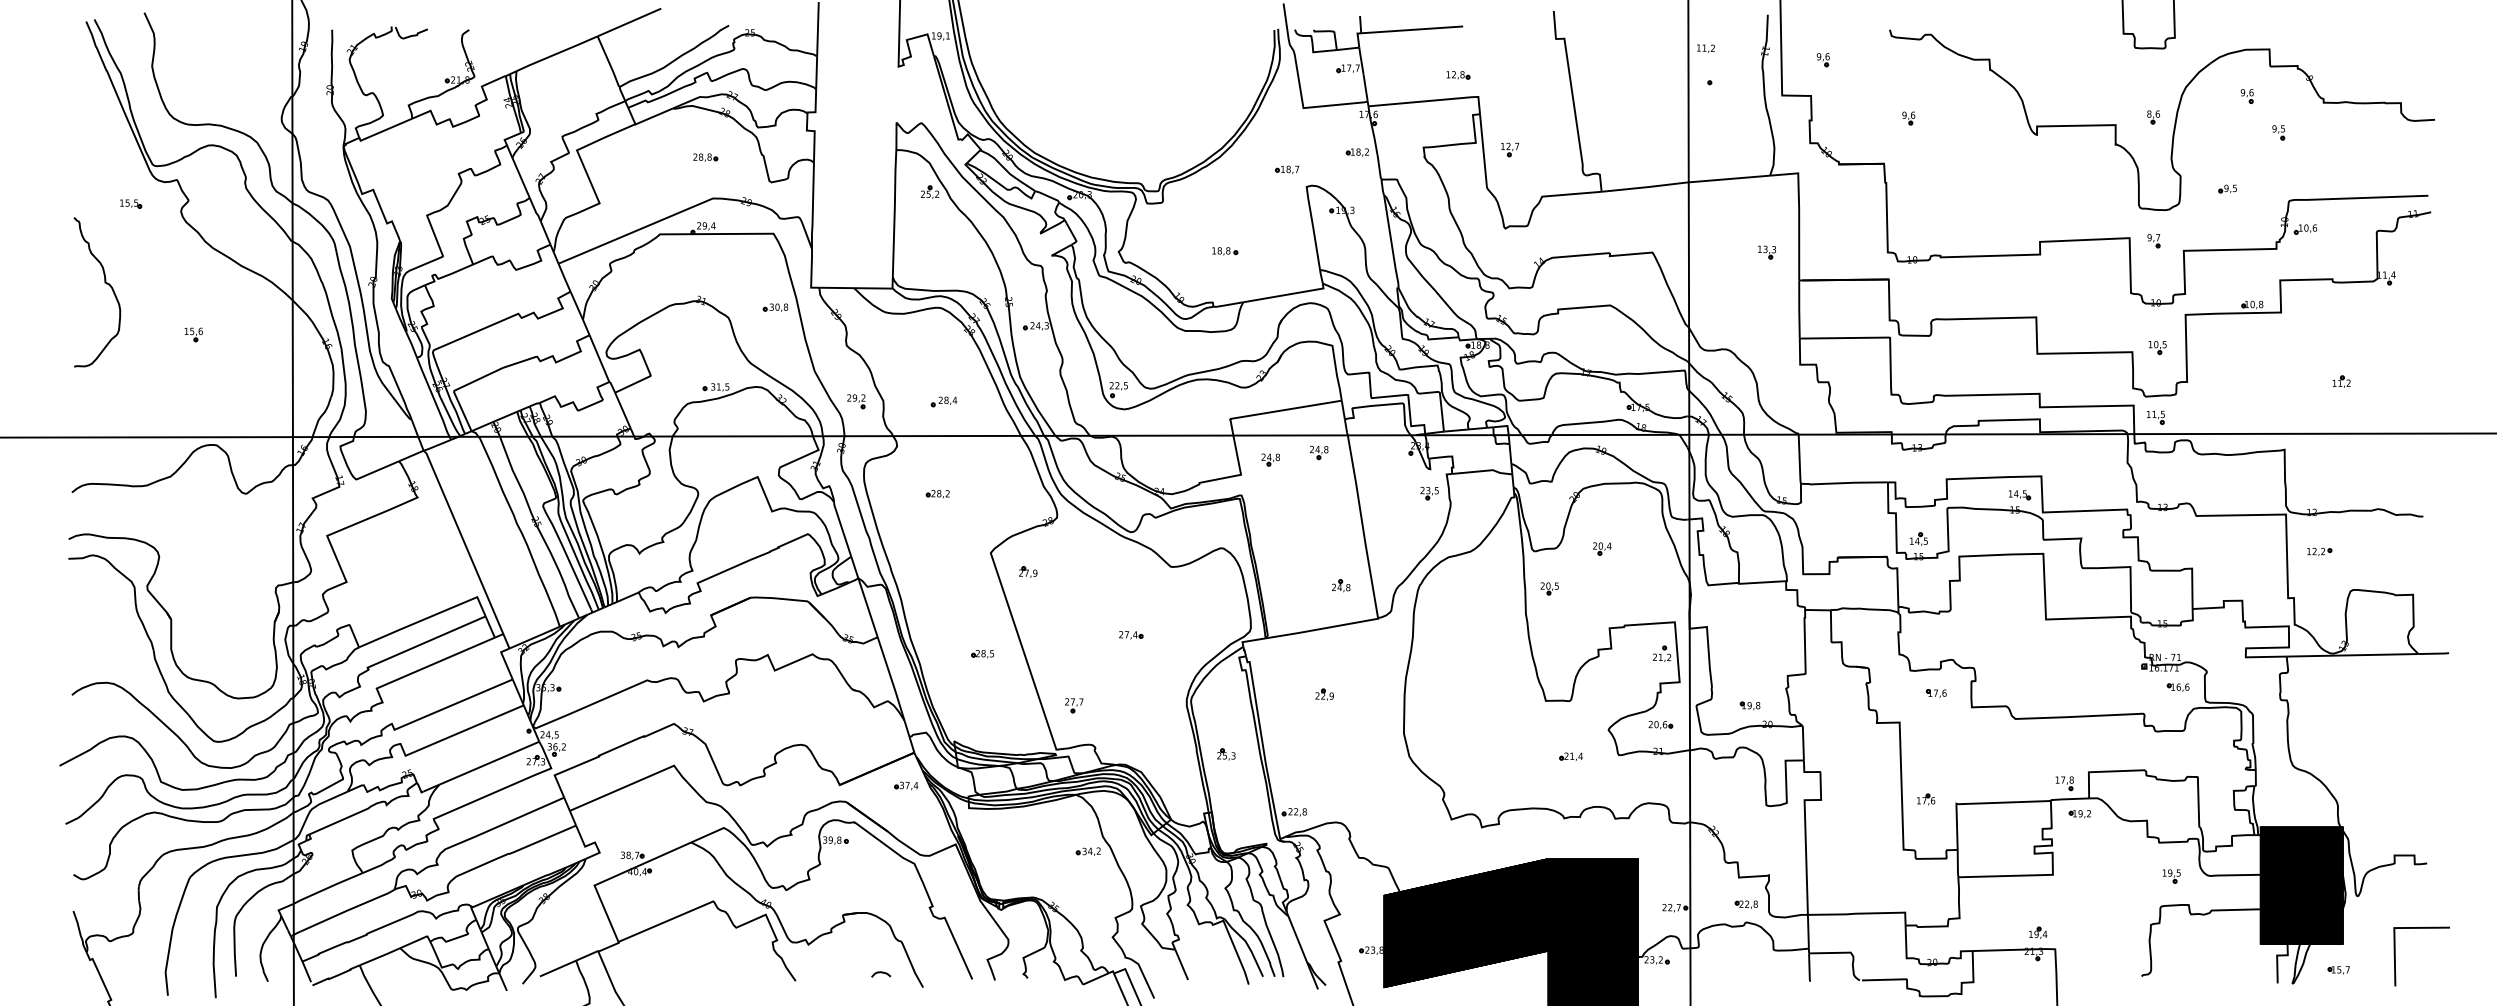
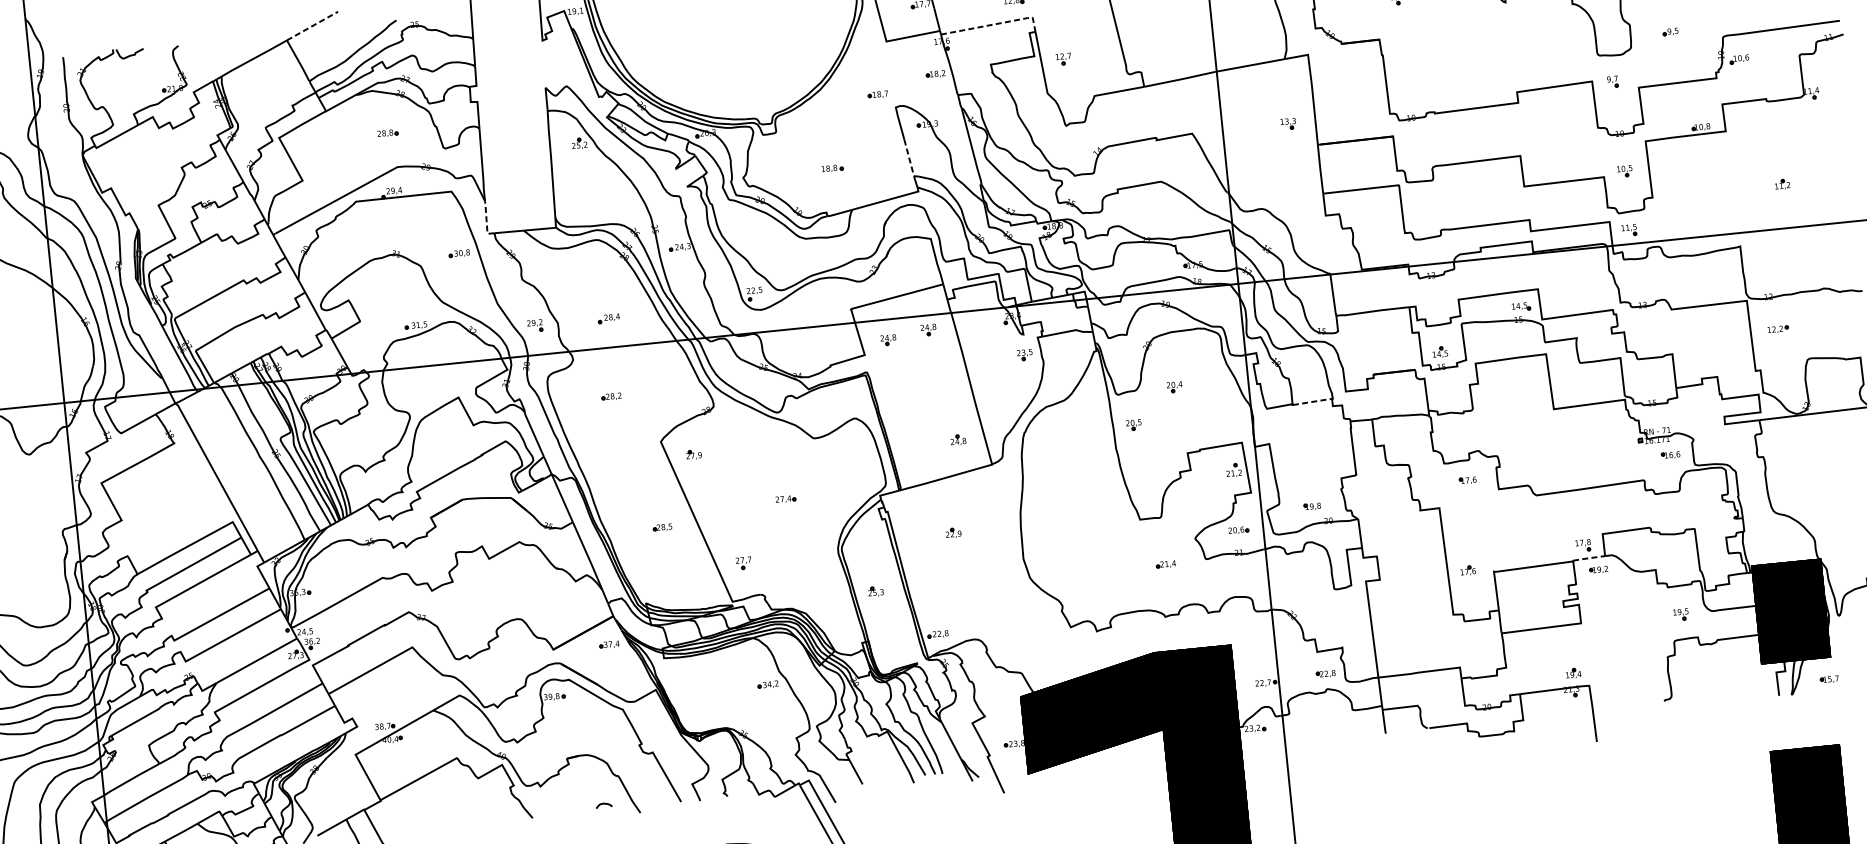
line: (629, 22) -> (312, 26), solid -> dashed
line: (1434, 100) -> (996, 24), solid -> dashed
line: (1316, 248) -> (909, 158), solid -> dashed
line: (811, 272) -> (486, 221), solid -> dashed
line: (1763, 582) -> (1313, 401), solid -> dashed
line: (2069, 799) -> (1588, 558), solid -> dashed

